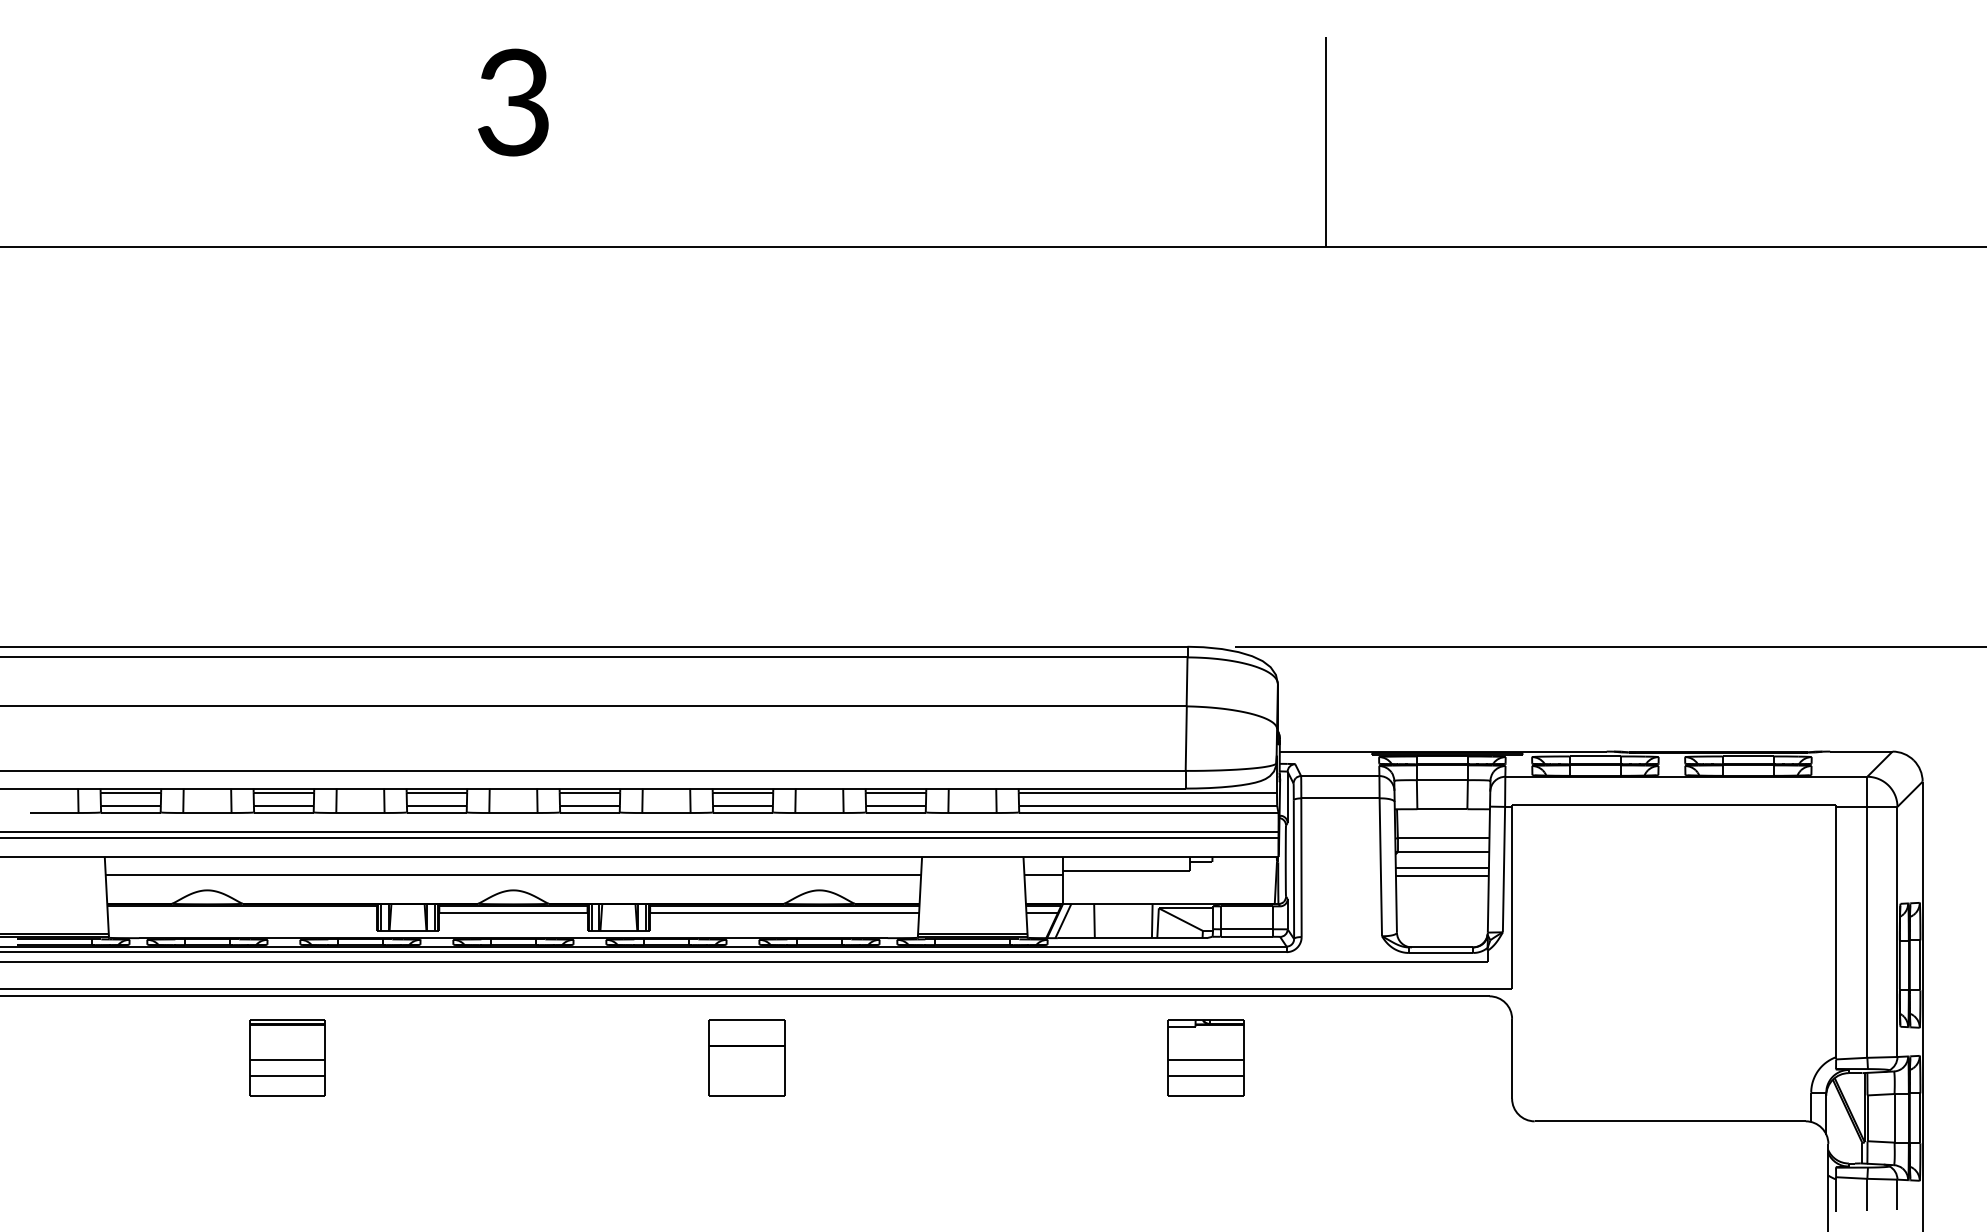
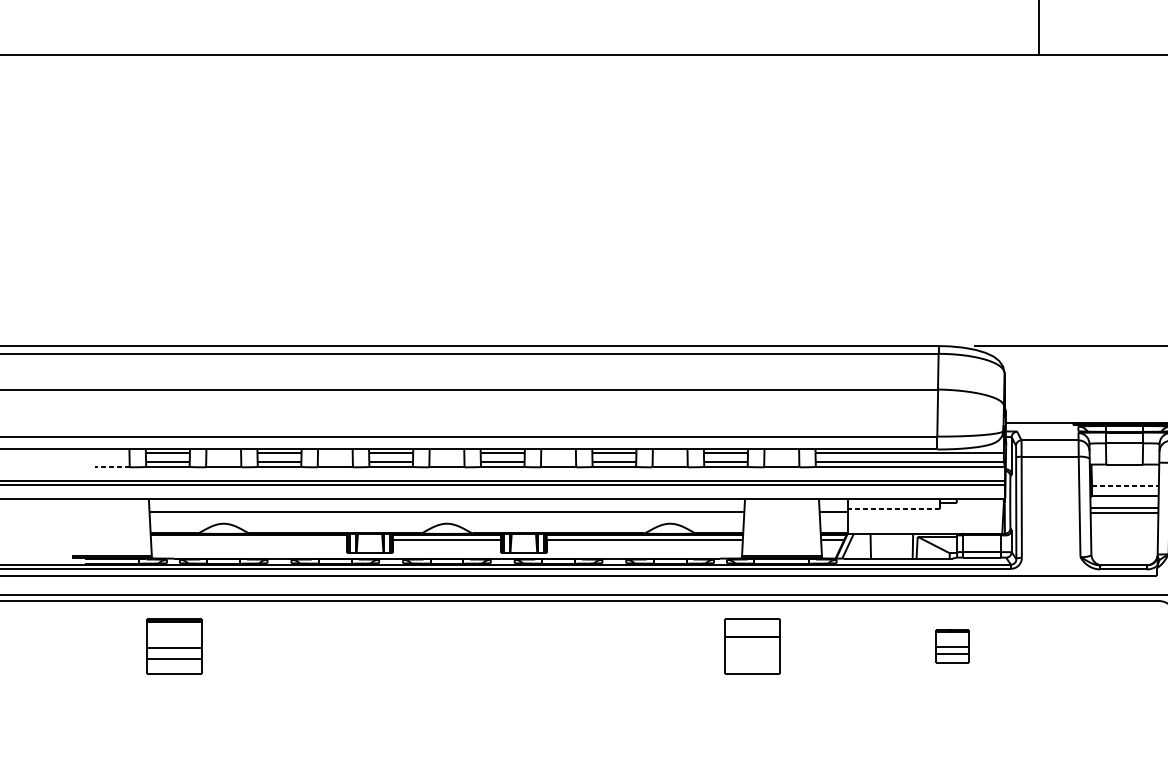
line: (53, 812) -> (111, 466), solid -> dashed
line: (1443, 838) -> (1125, 485), solid -> dashed
line: (1126, 870) -> (894, 509), solid -> dashed
part: (287, 1057) -> (174, 645), moved
part: (746, 1057) -> (751, 645), moved
part: (1205, 1057) -> (951, 645), size x0.6

